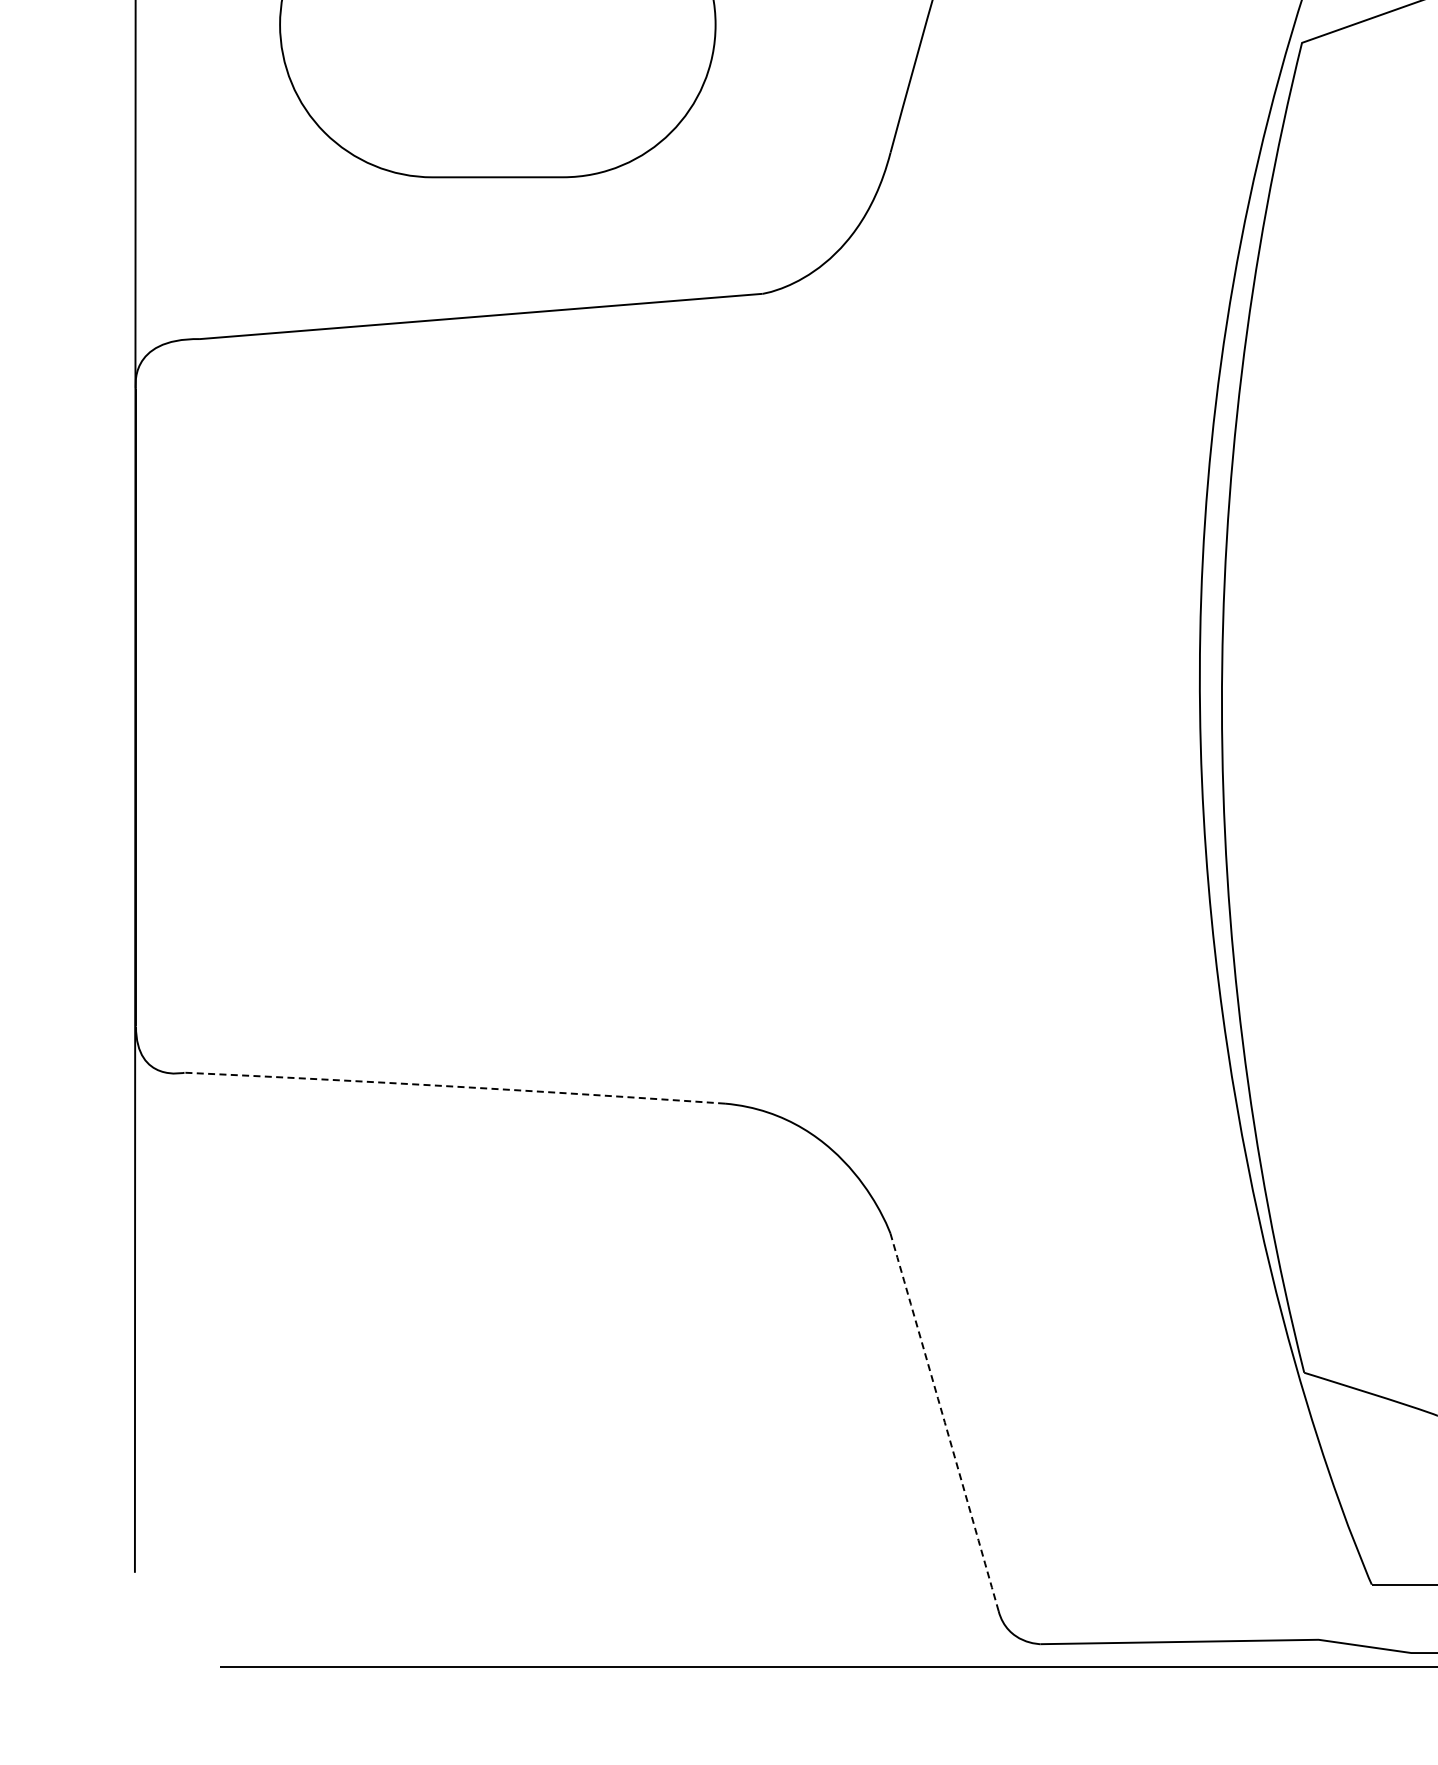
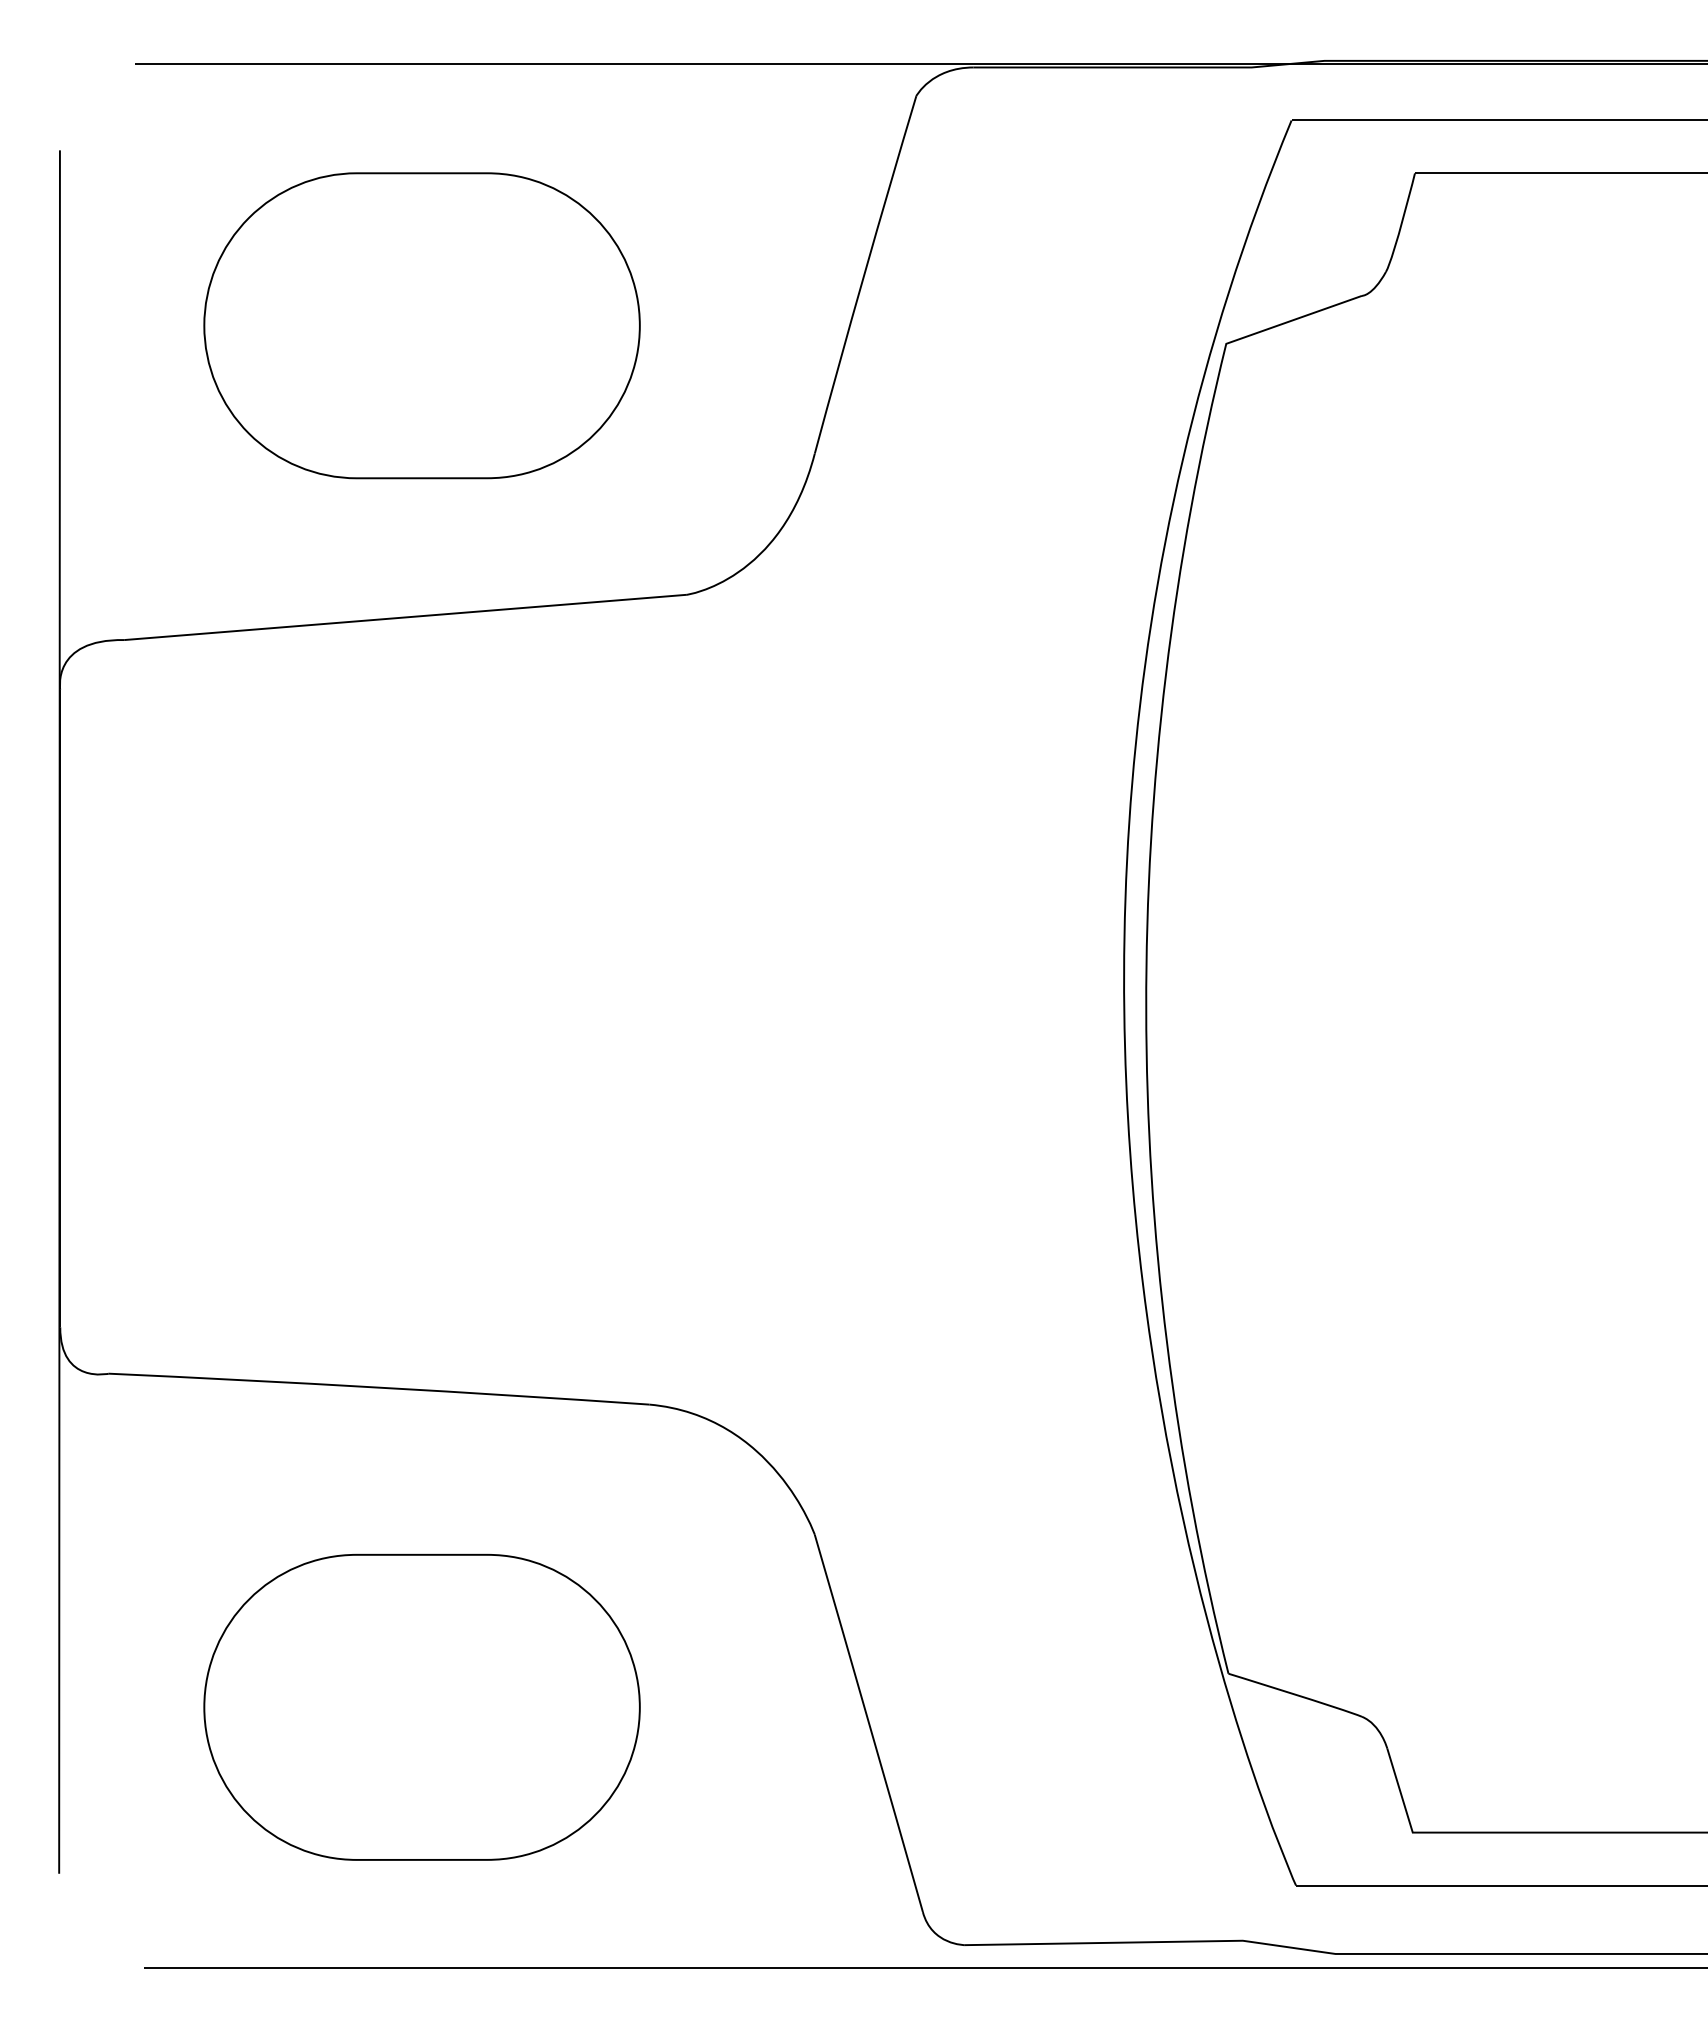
arc: (455, 1086) -> (379, 1387), dashed -> solid
part: (497, 1405) -> (421, 1706), added
arc: (945, 1422) -> (869, 1723), dashed -> solid

